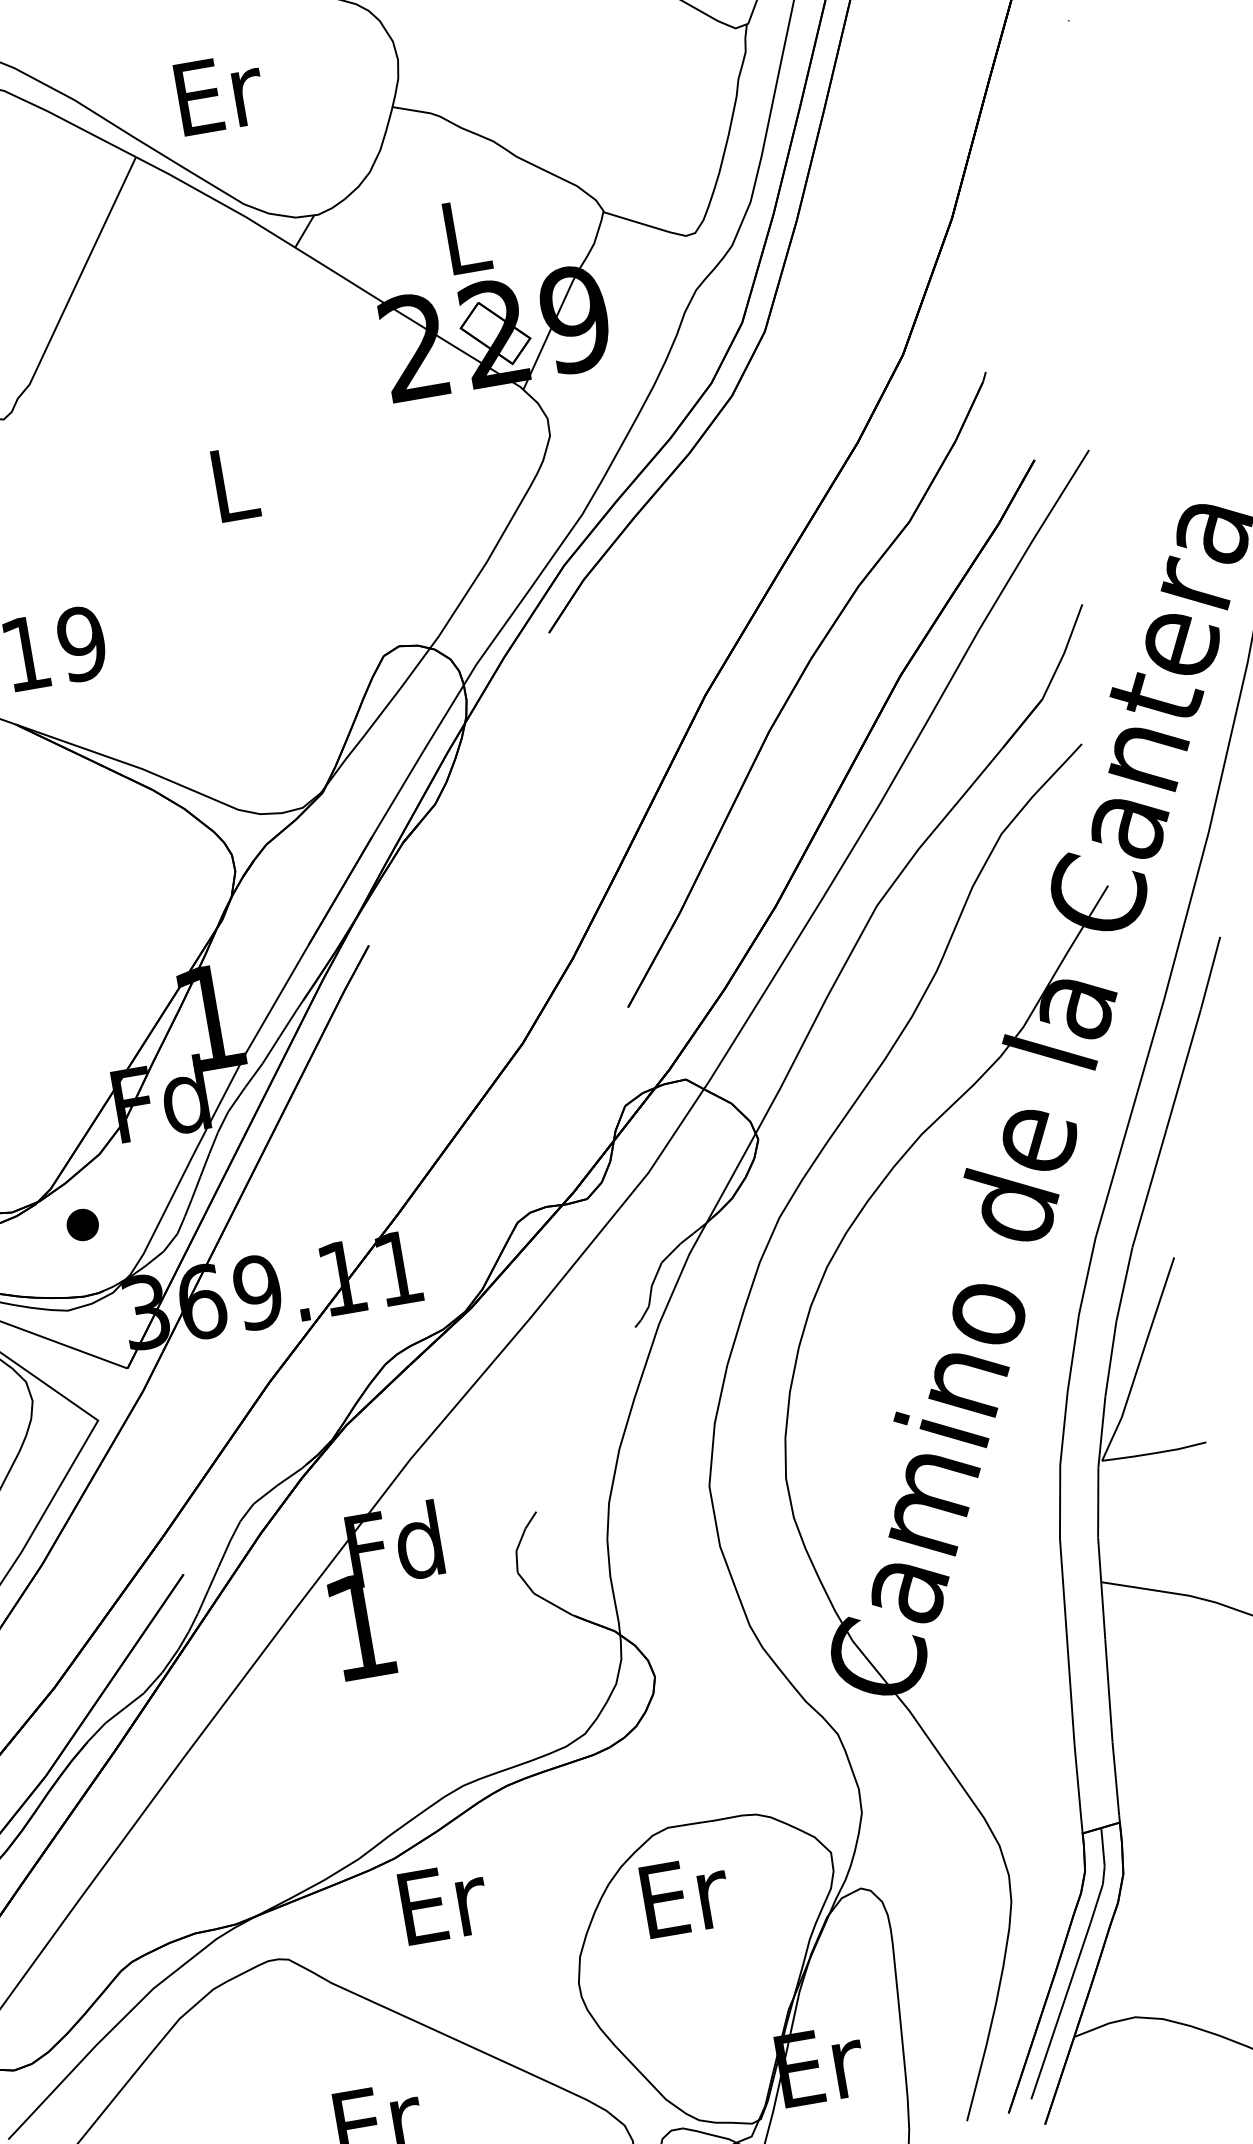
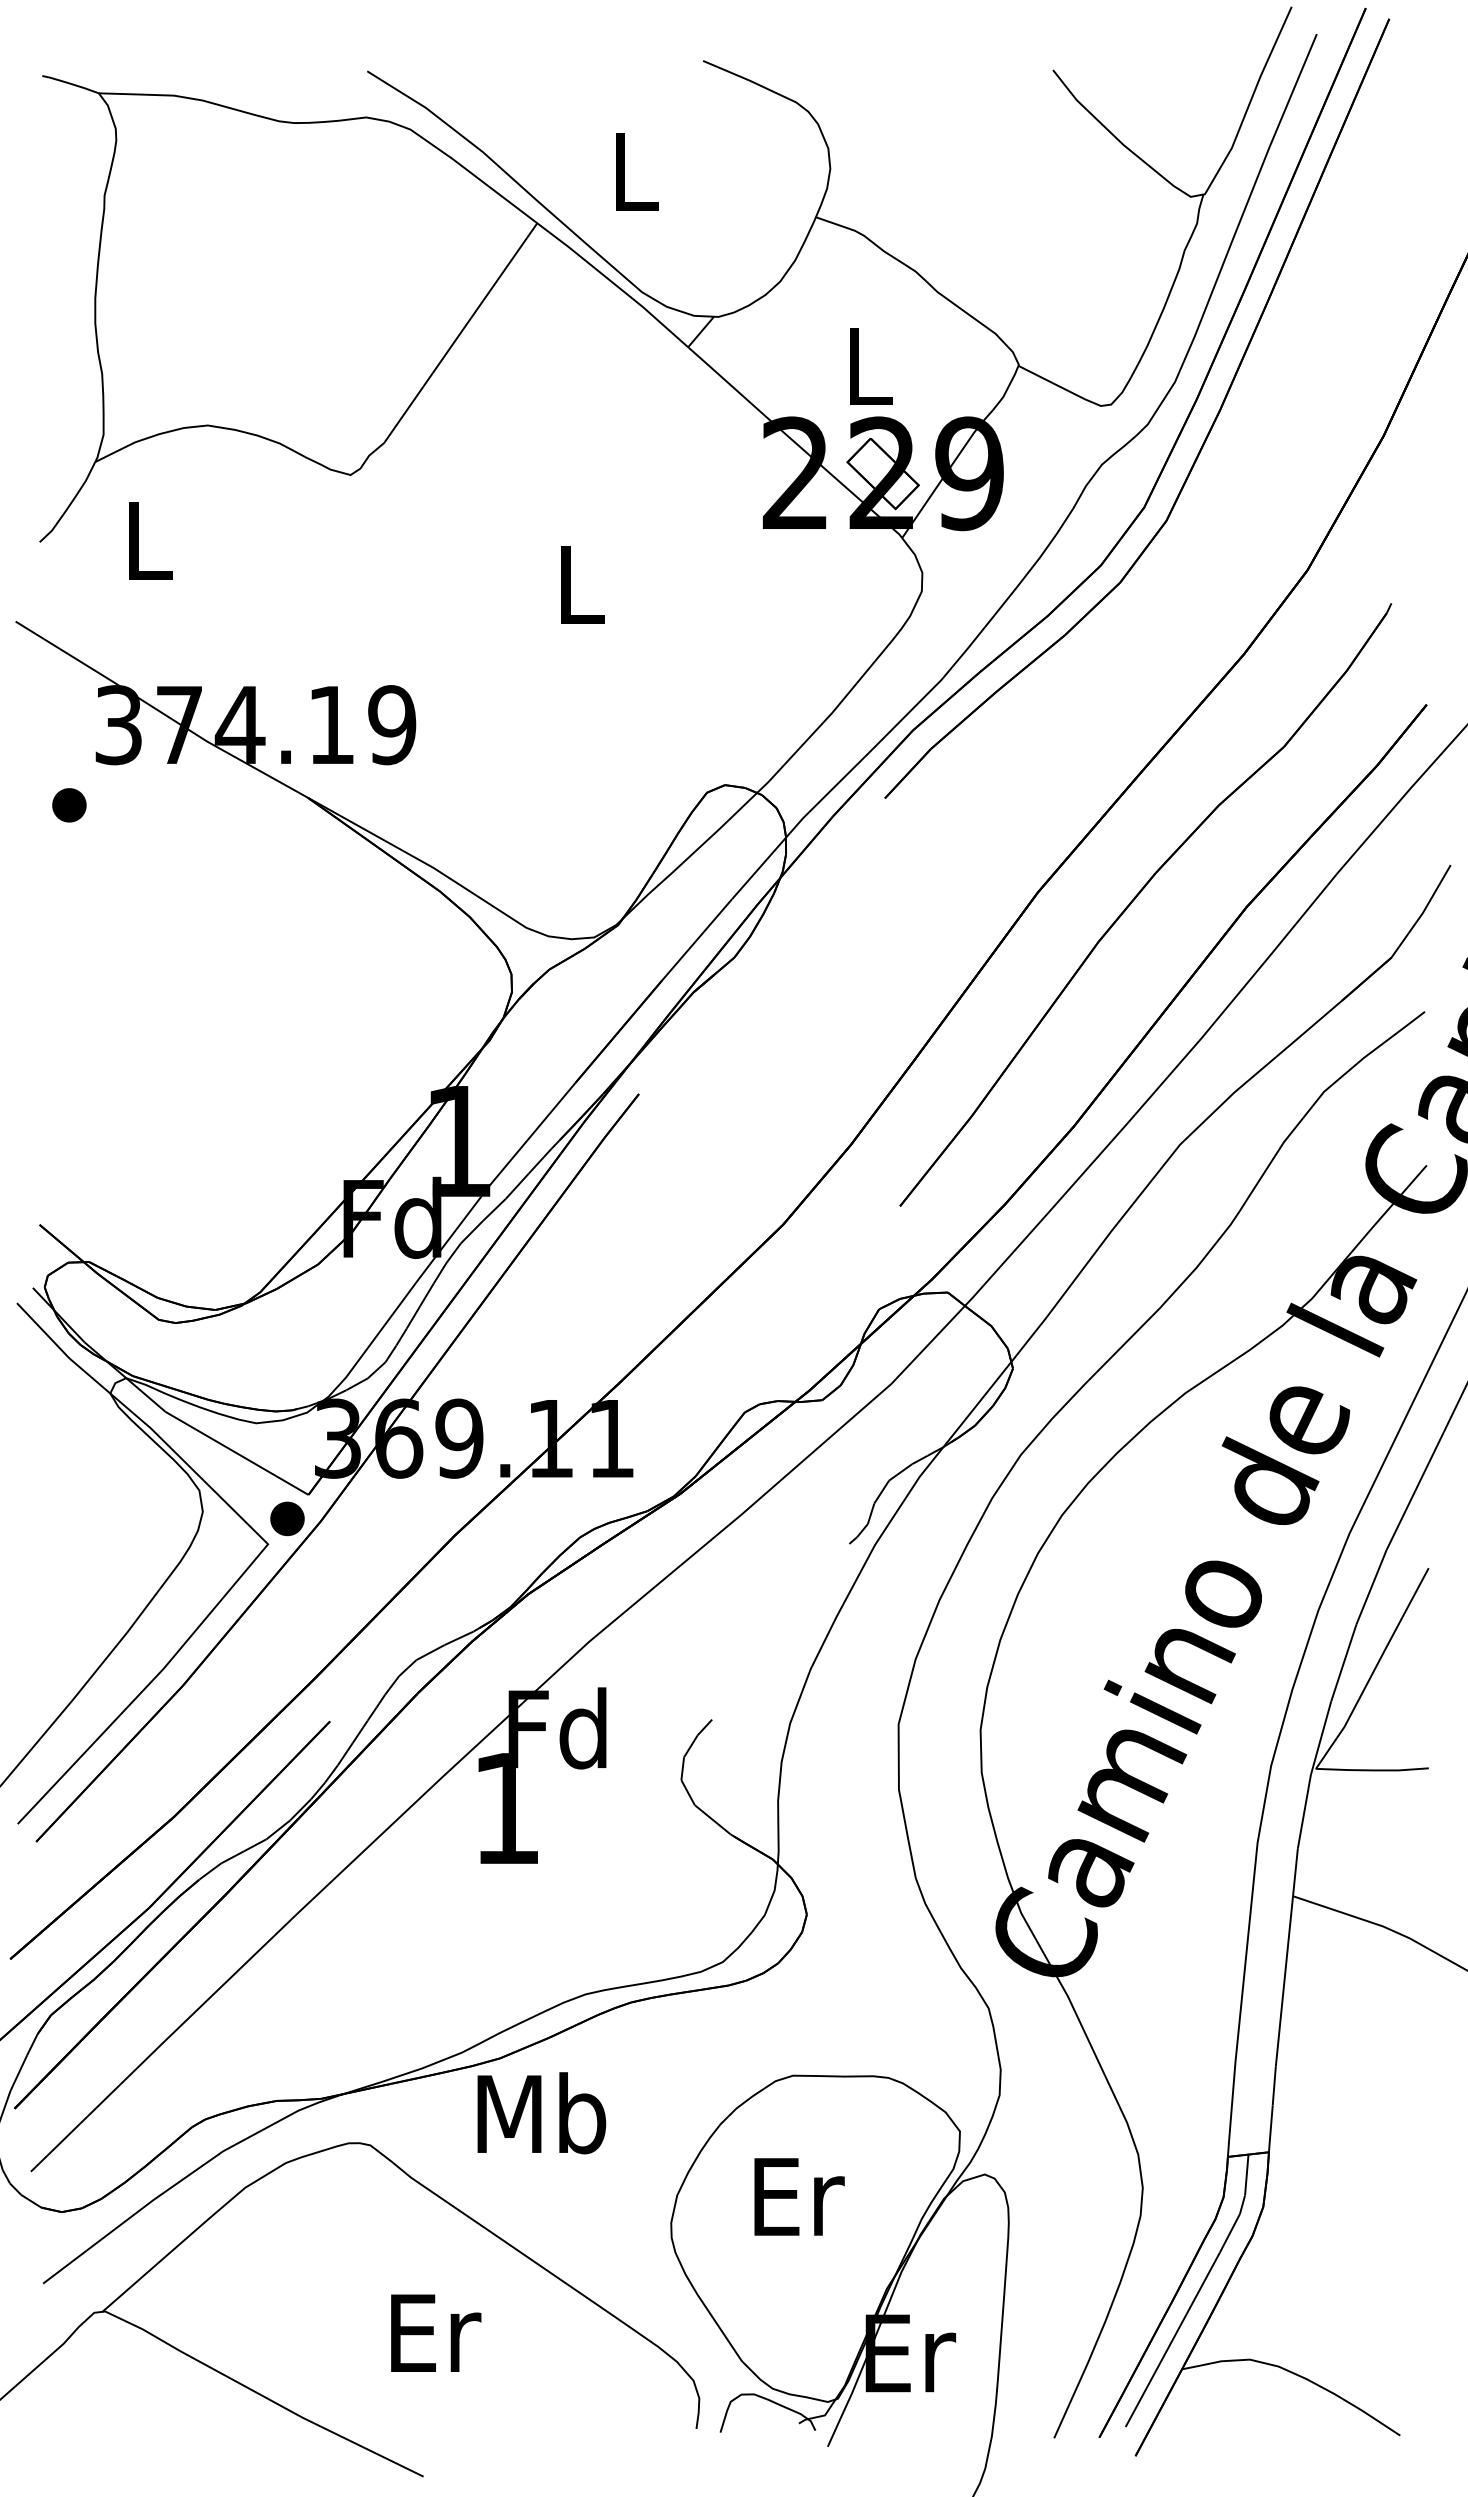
text: (220, 93) -> (637, 171), Er -> L
part: (82, 1224) -> (287, 1518), moved
text: (685, 1895) -> (799, 2196), moved
text: (441, 1902) -> (541, 2113), Er -> Mb

